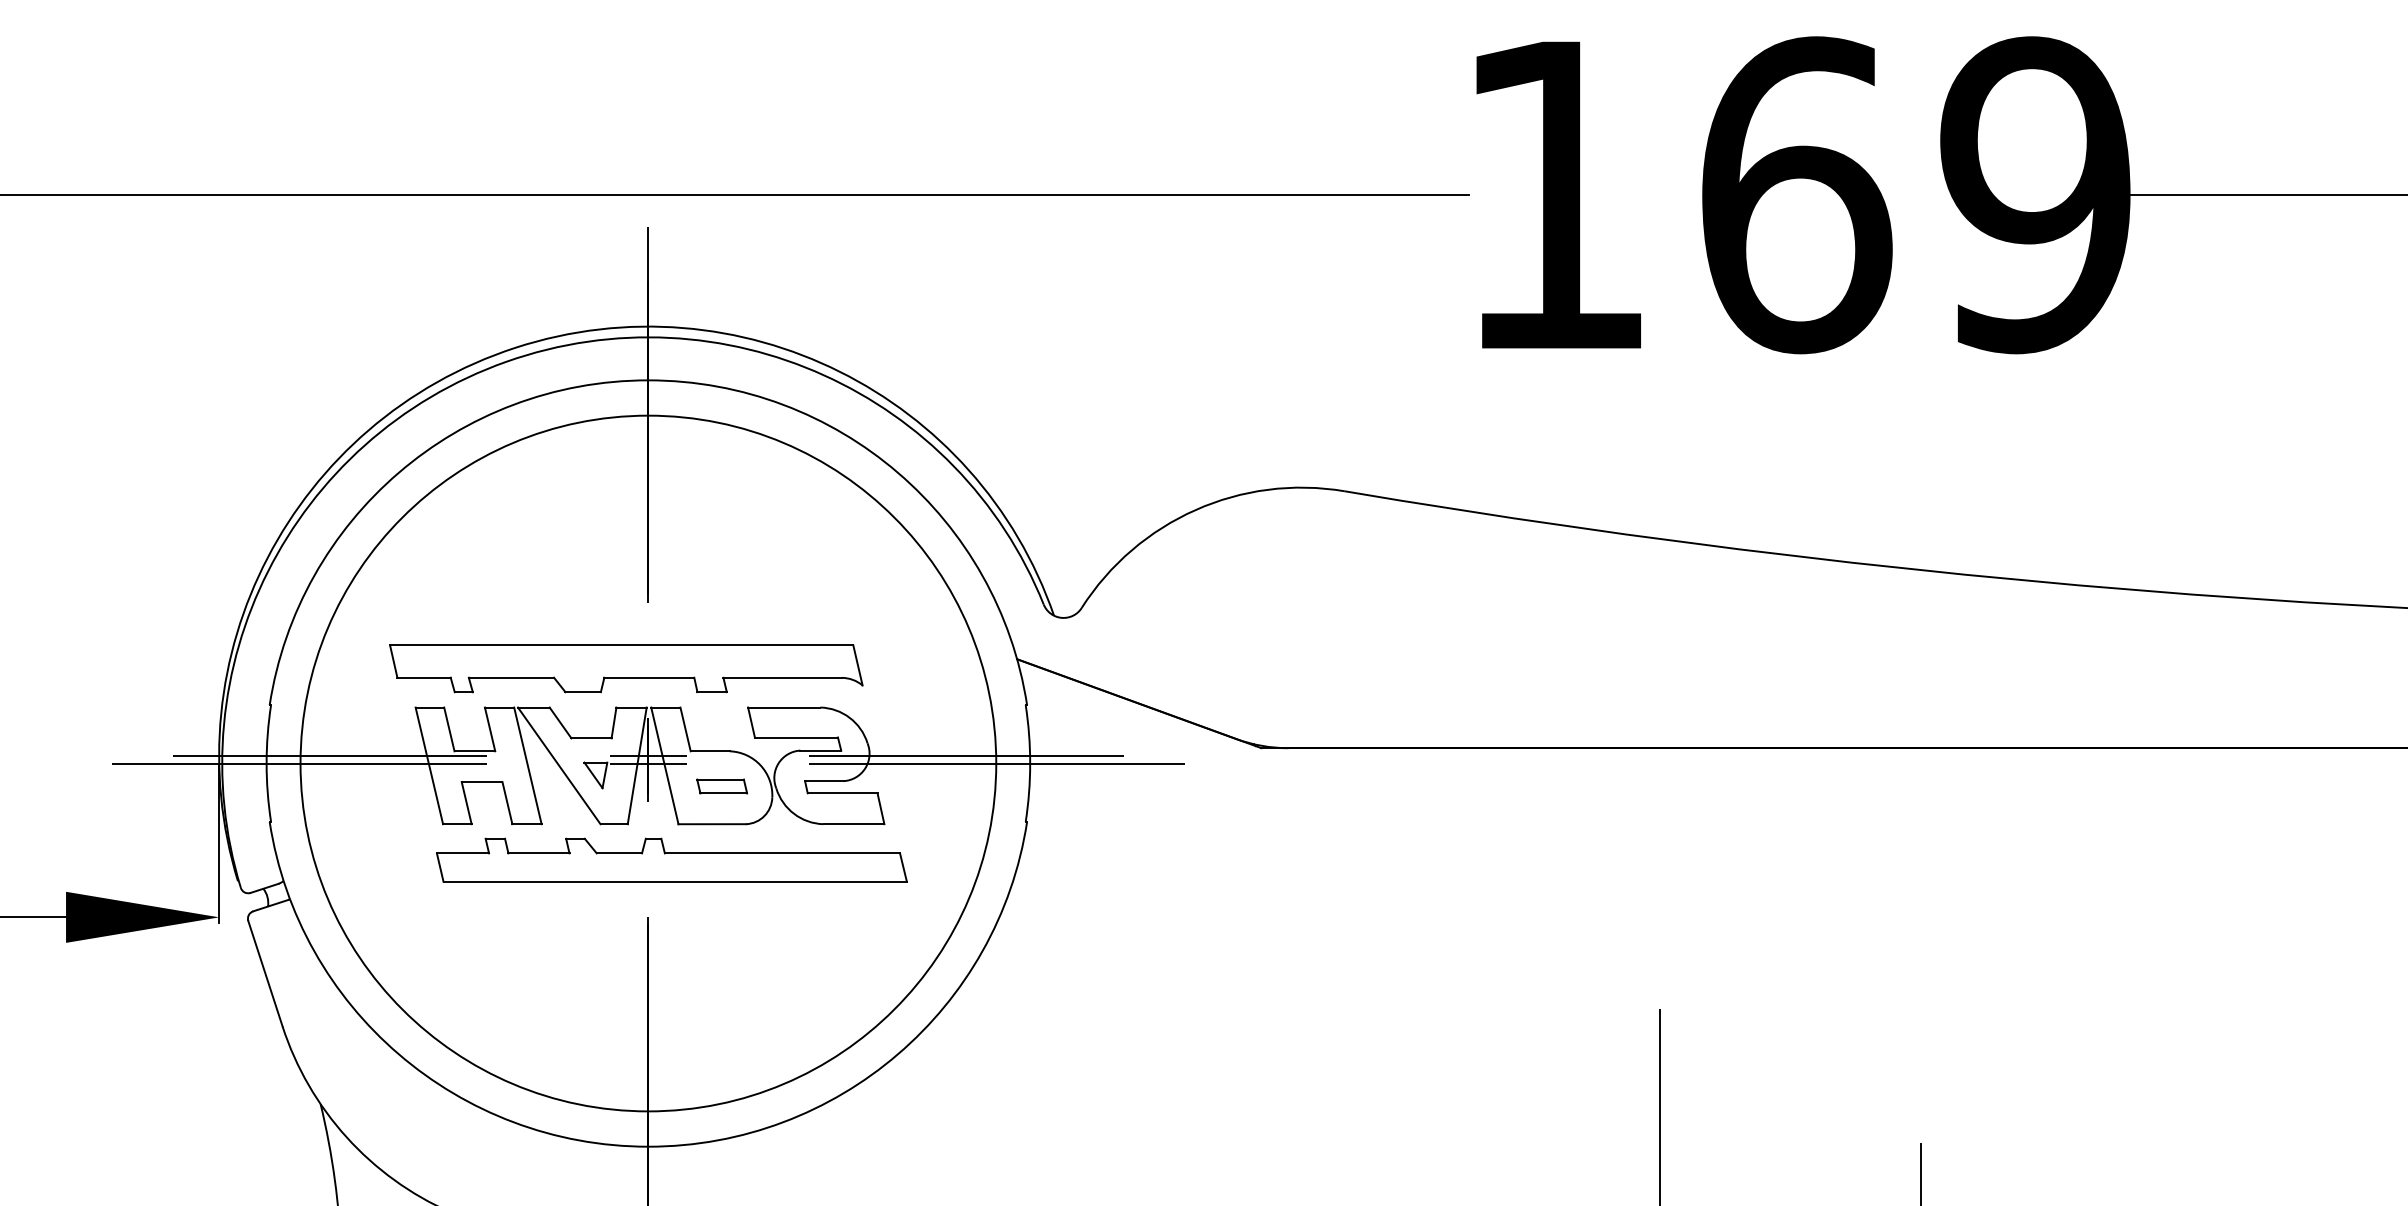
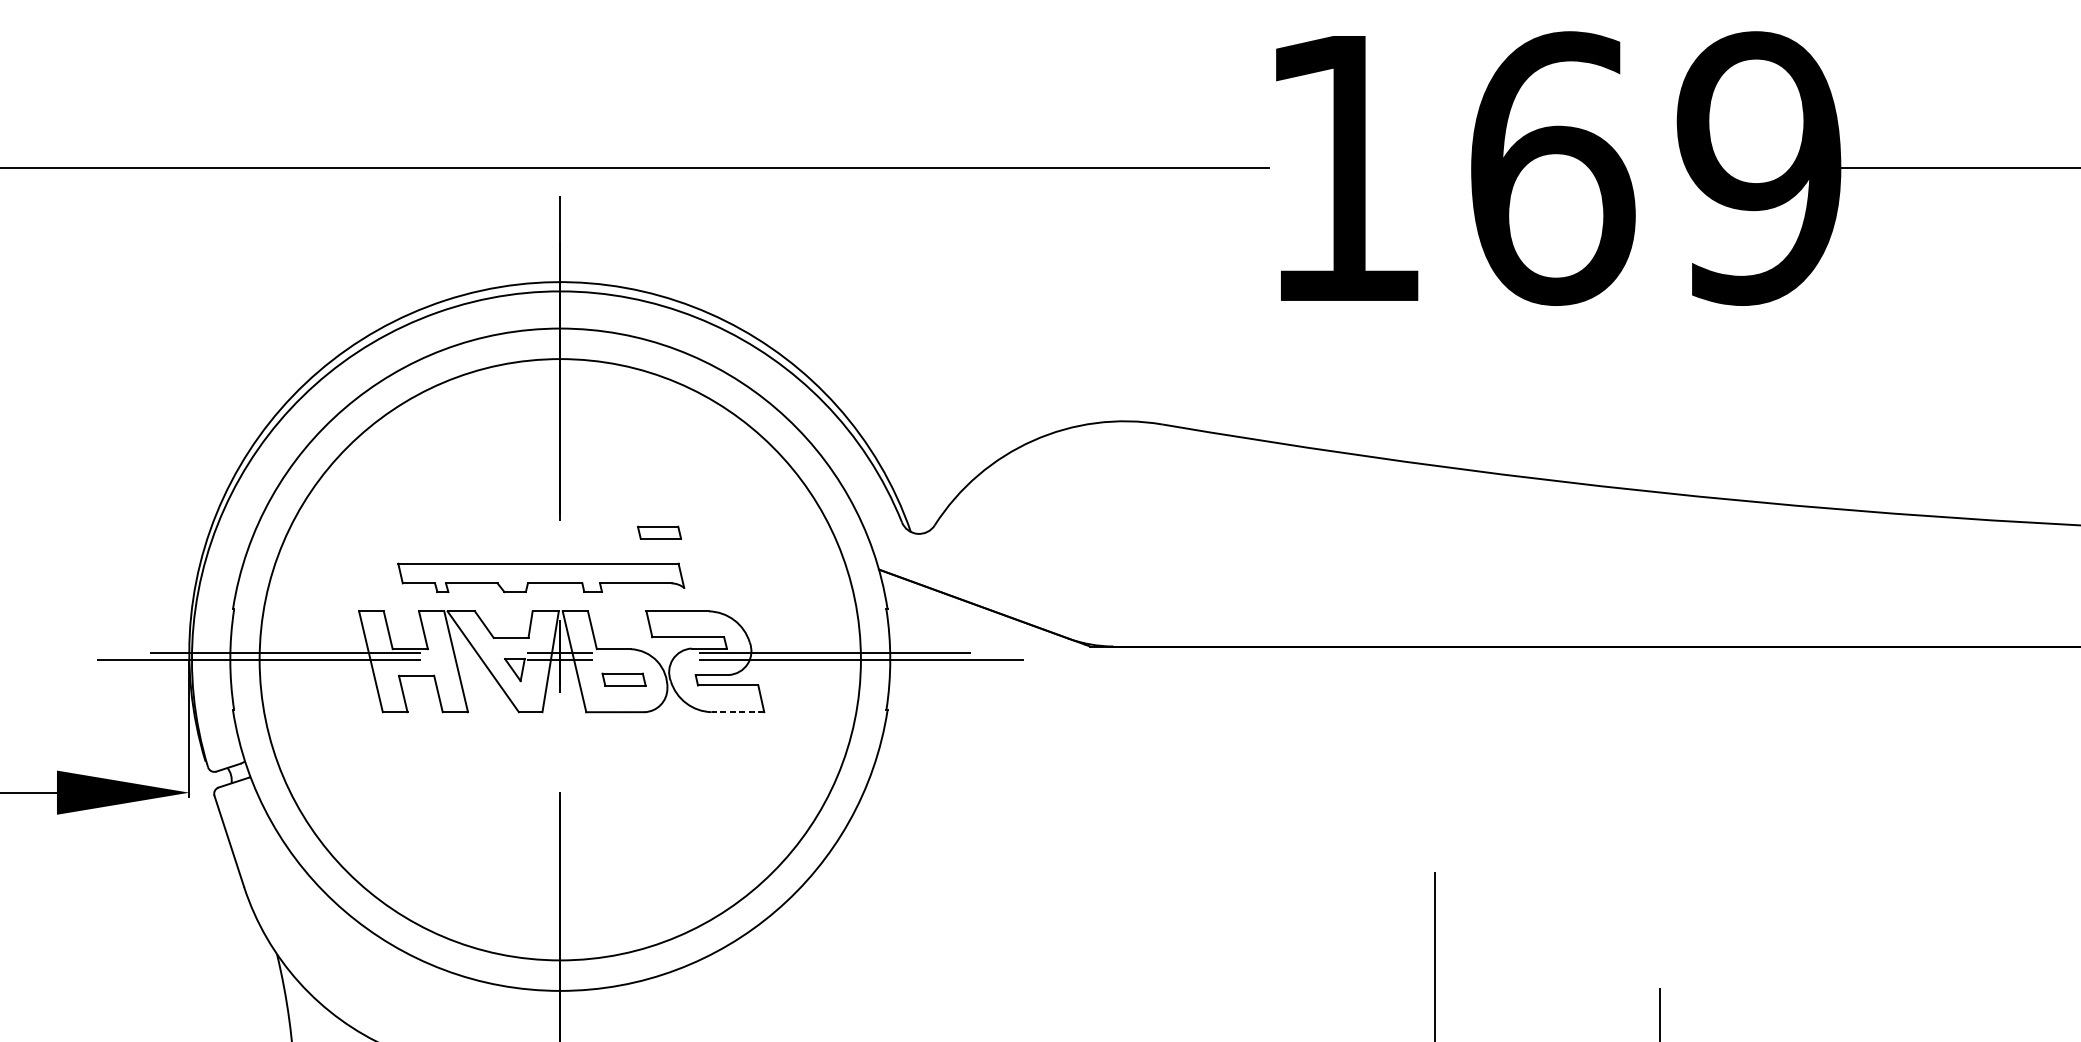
part: (763, 616) -> (659, 532), added
part: (626, 668) -> (541, 577), size x0.7
line: (853, 824) -> (737, 712), solid -> dashed
part: (671, 859) -> (580, 742), removed

